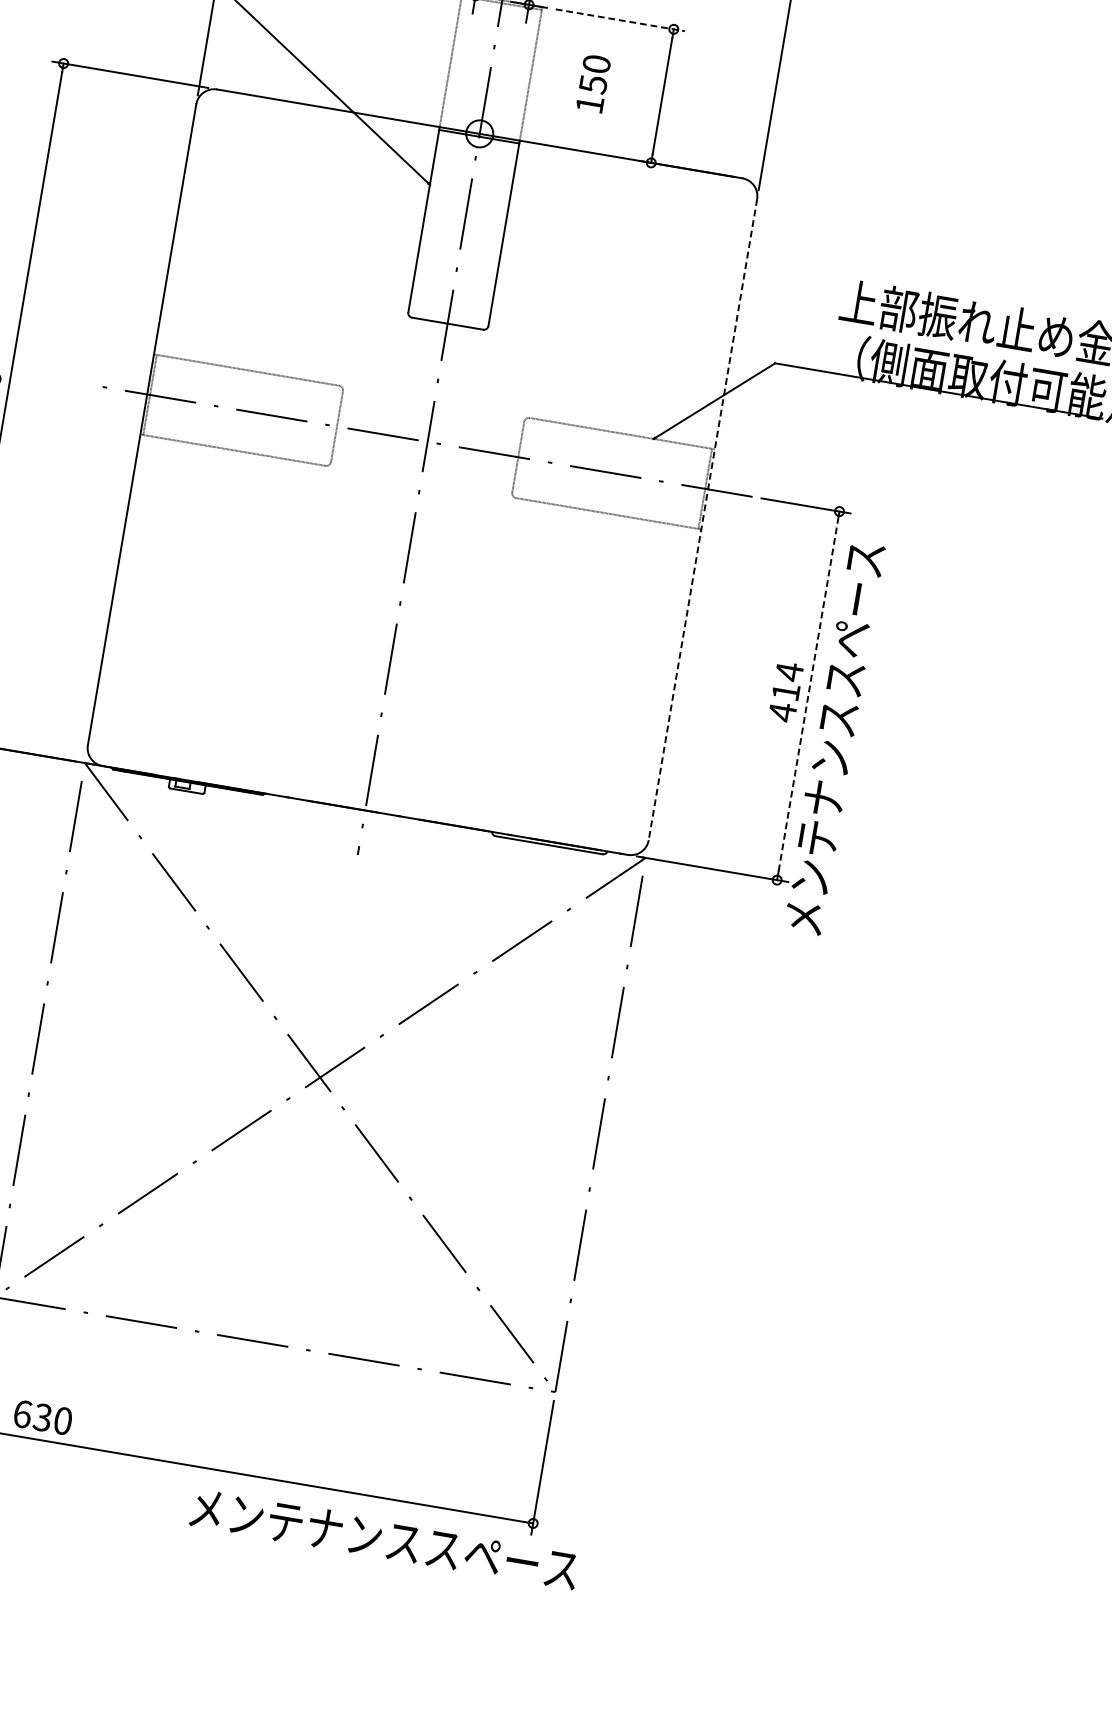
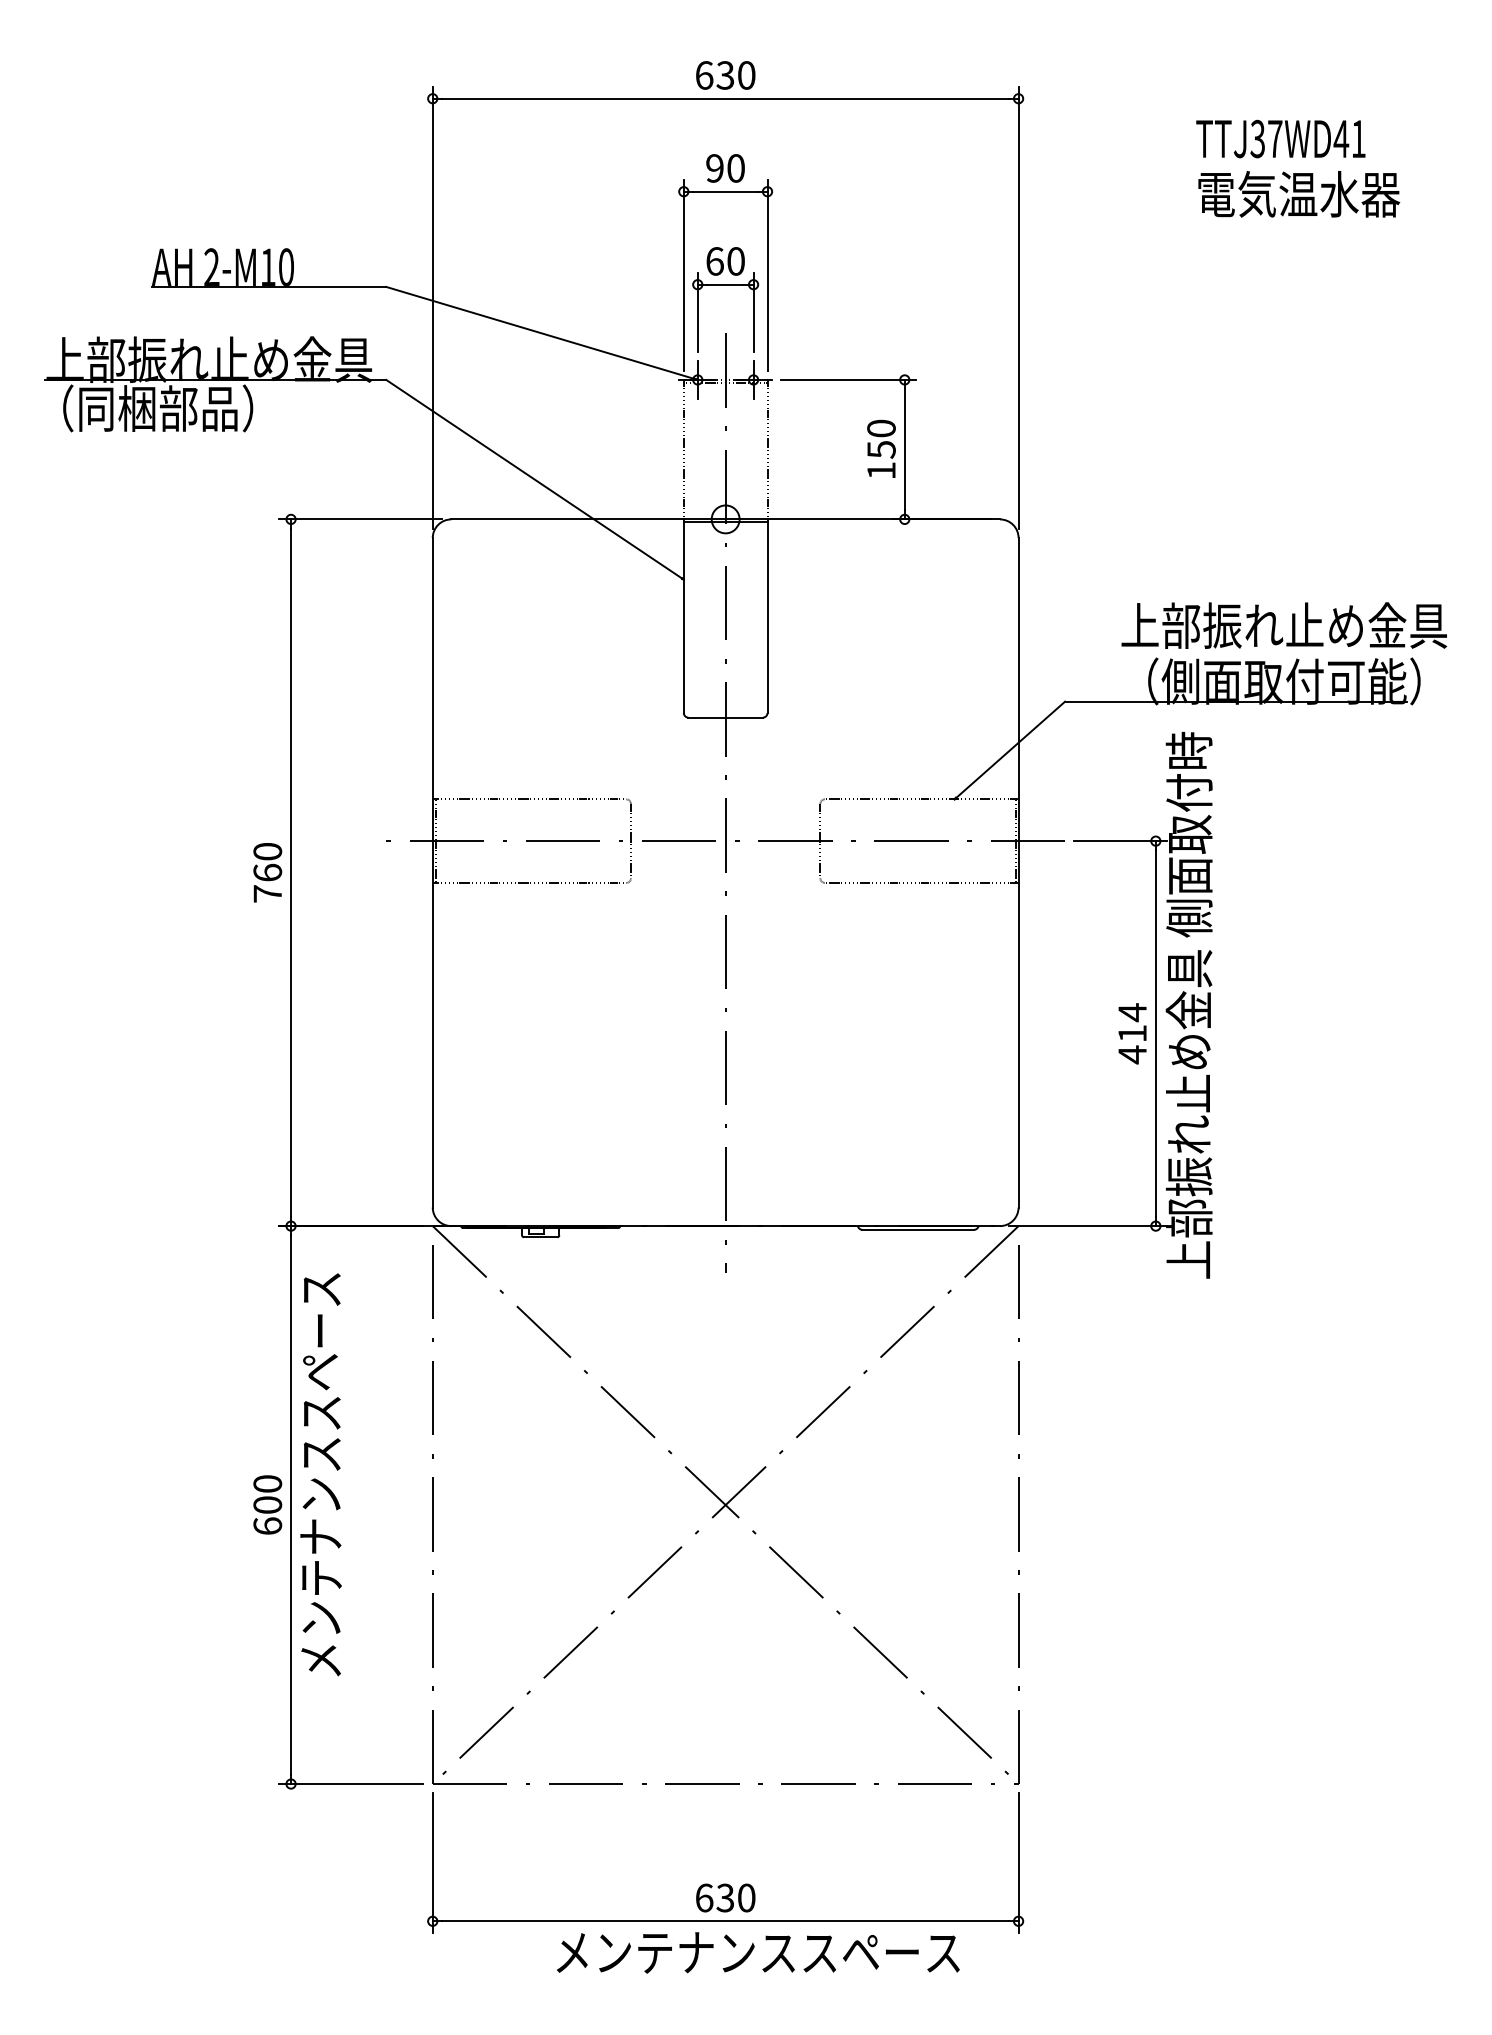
line: (620, 19) -> (849, 379), dashed -> solid
text: (593, 83) -> (881, 448), moved
line: (702, 519) -> (1018, 872), dashed -> solid
text: (844, 673) -> (1188, 1004), メンテナンススペース -> 上部振れ止め金具 側面取付時
line: (808, 695) -> (1155, 1033), dashed -> solid
text: (42, 1417) -> (725, 1897), moved
text: (384, 1538) -> (758, 1952), moved

